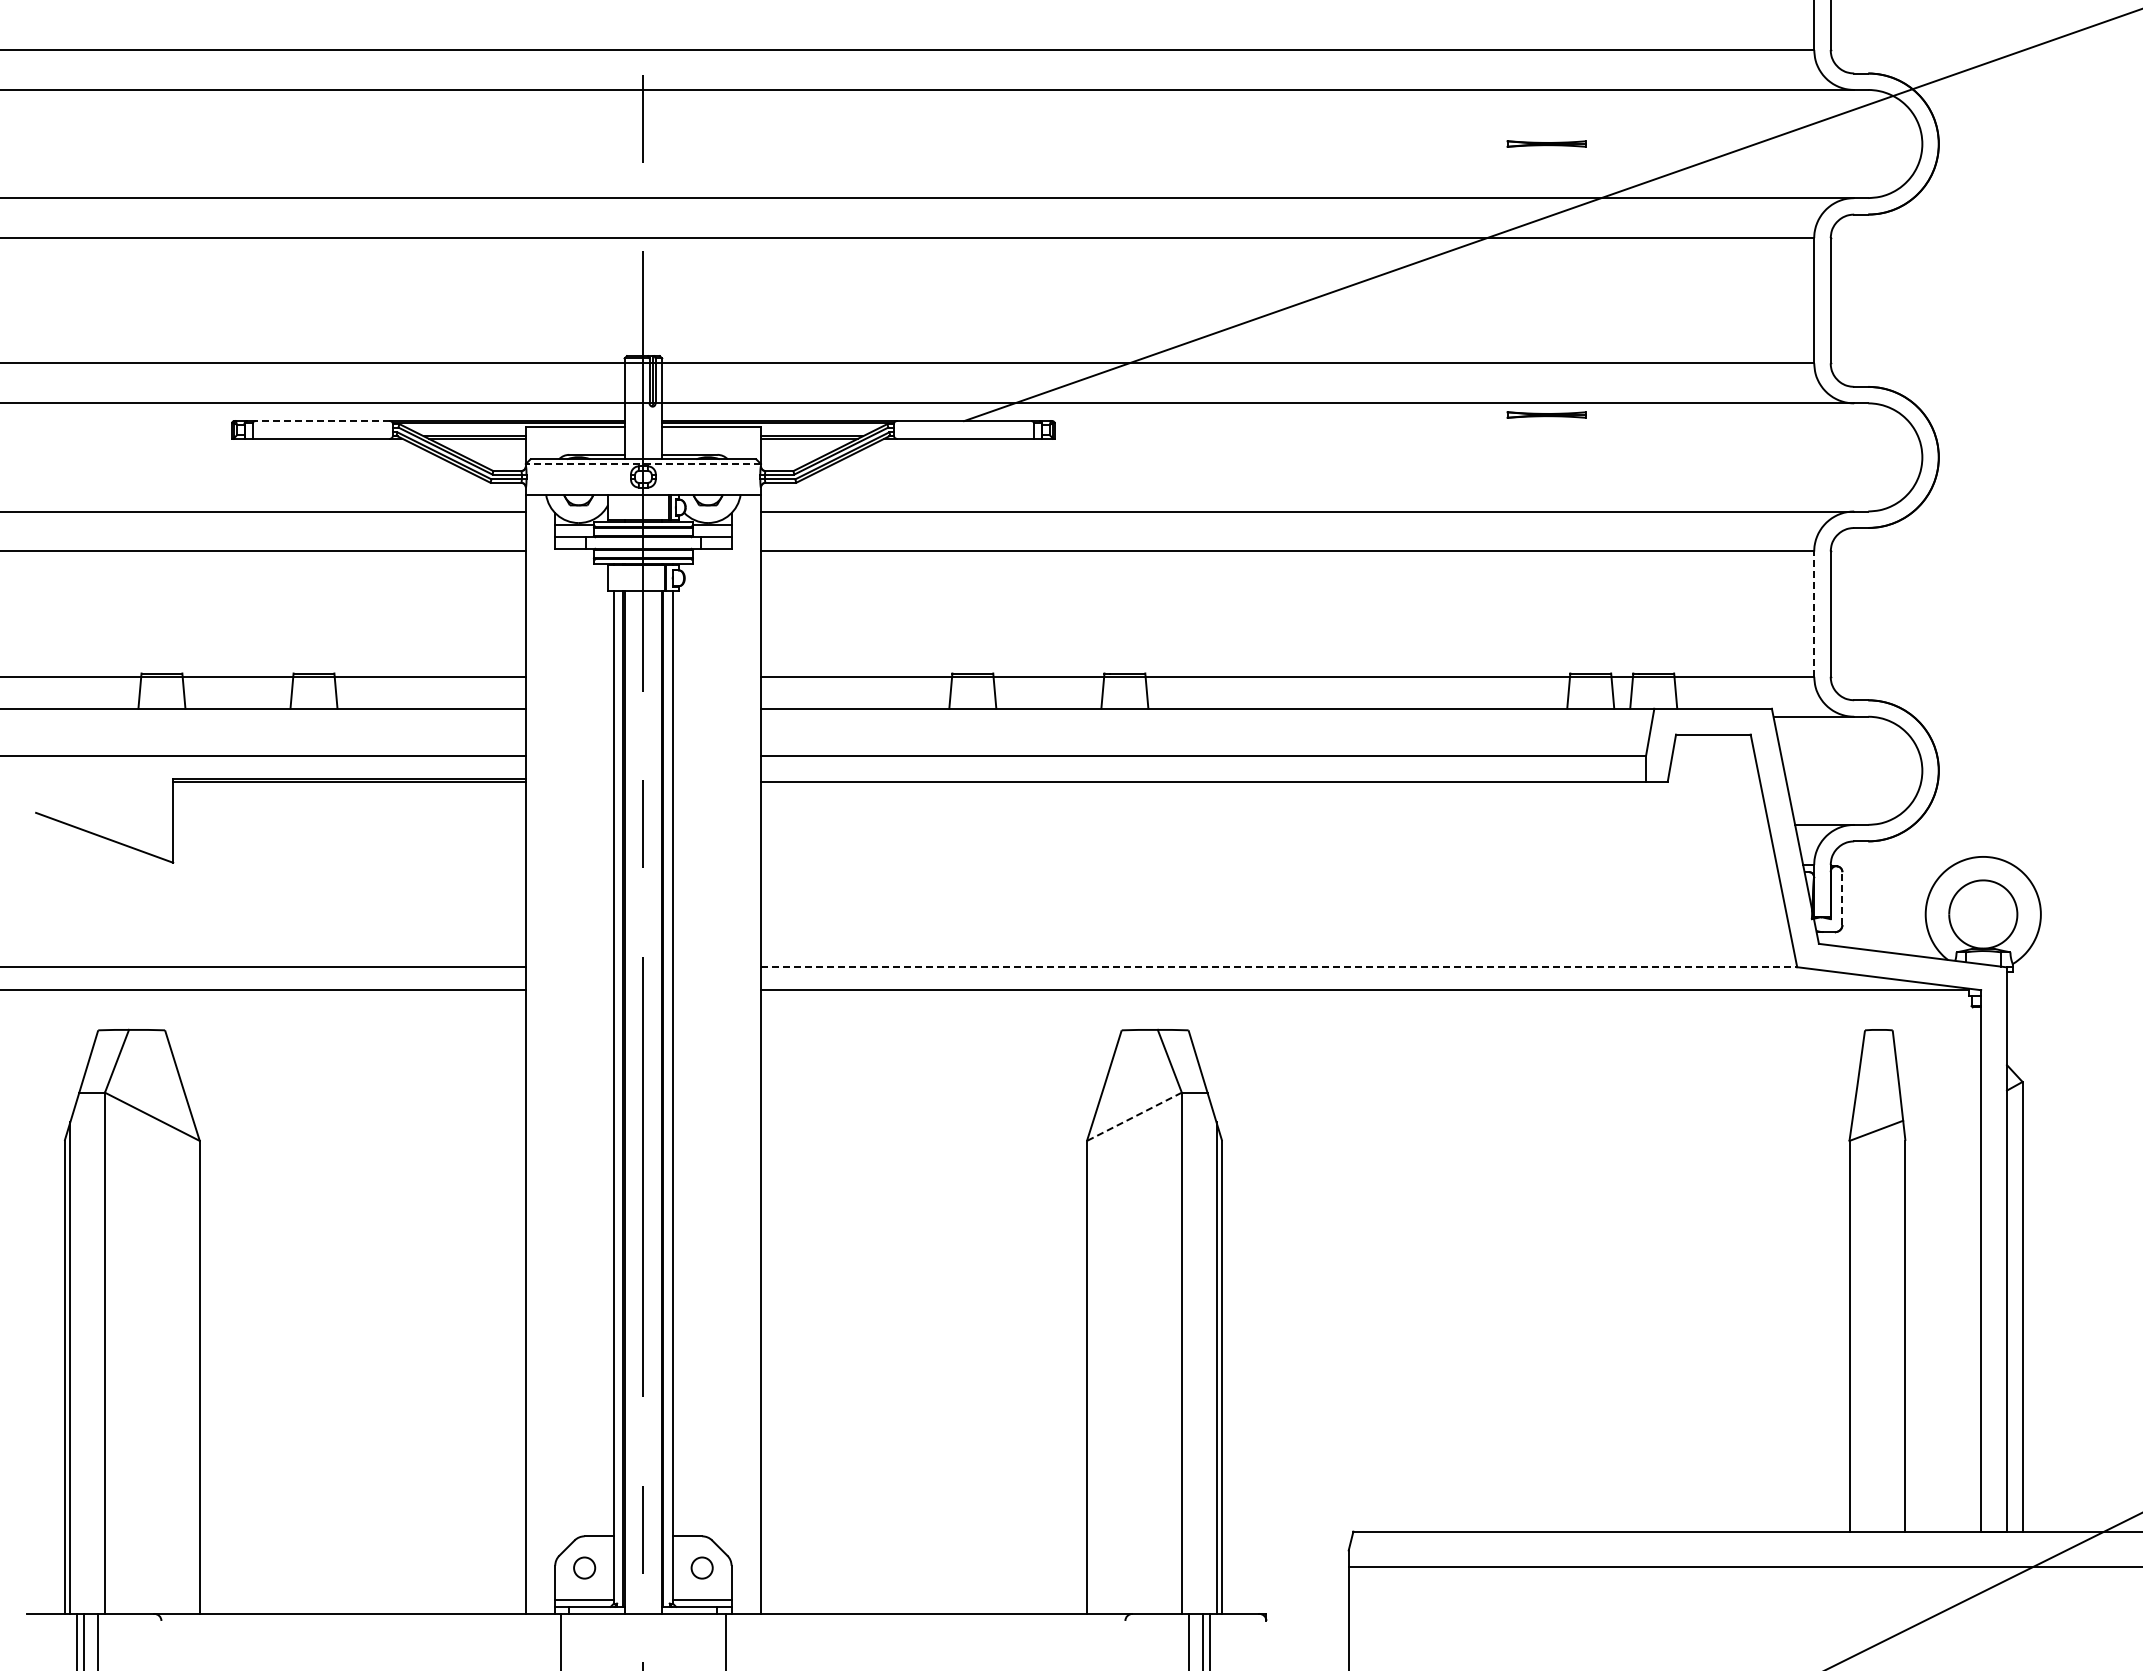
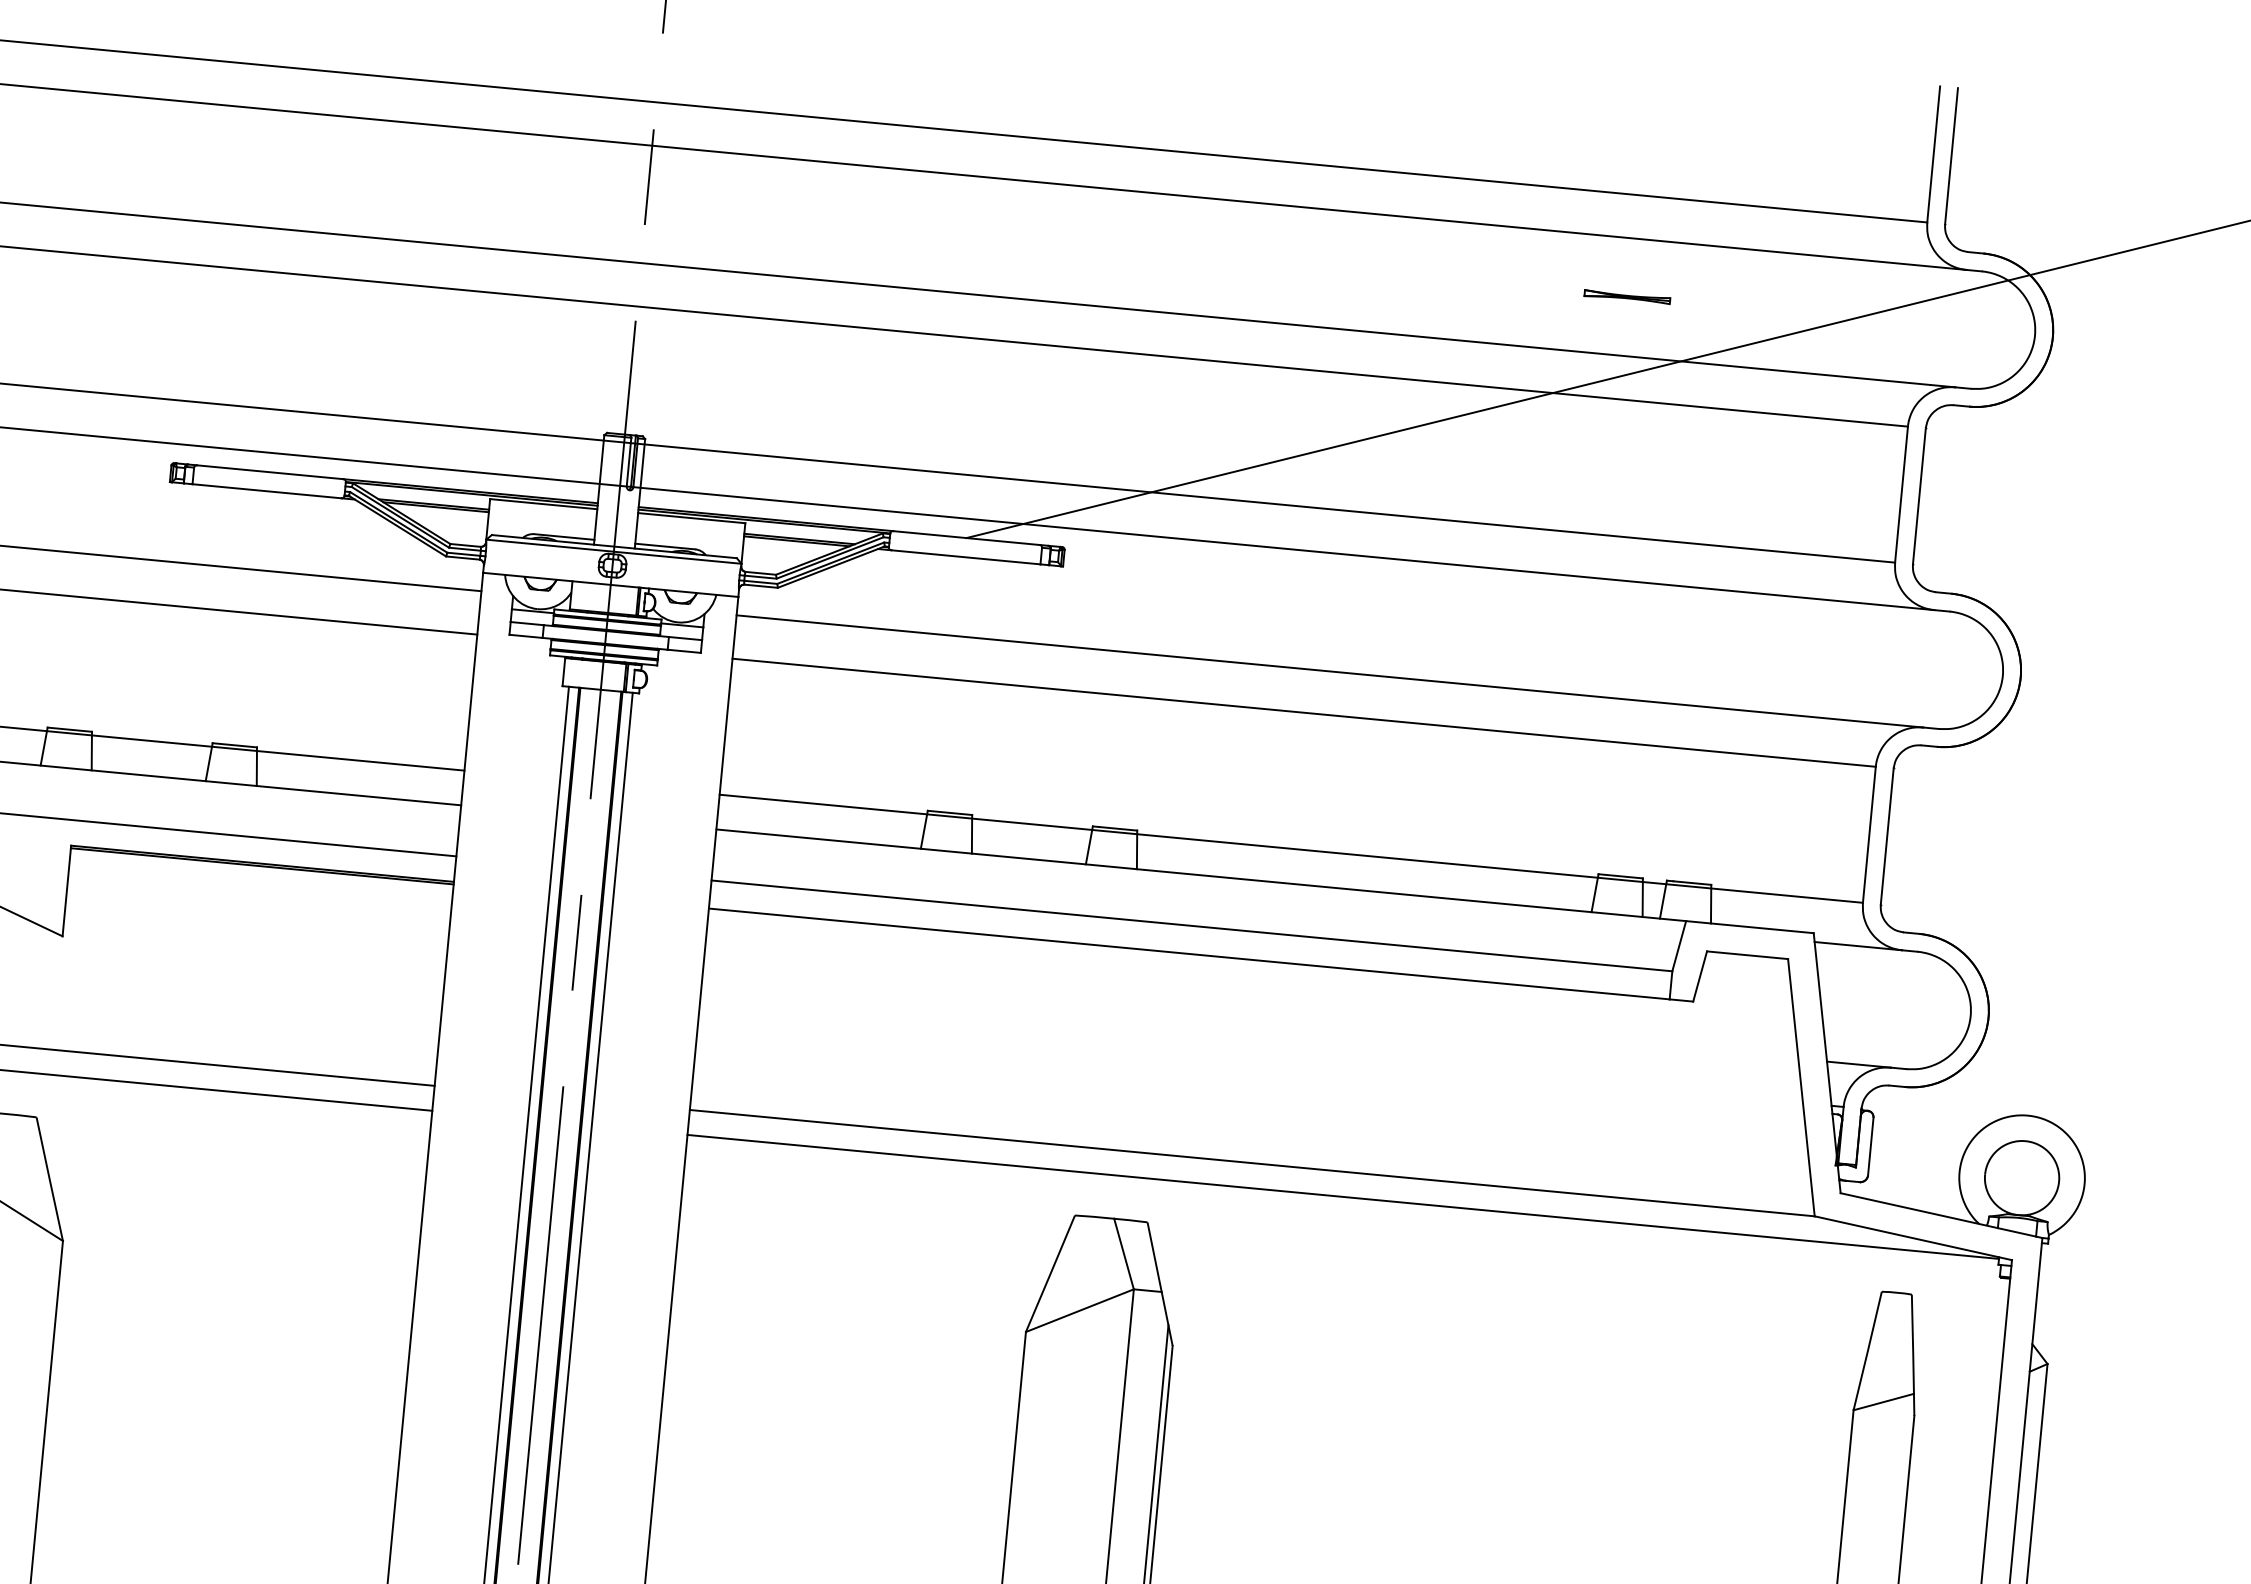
part: (1546, 414) -> (1599, 590), removed
line: (322, 421) -> (269, 472), dashed -> solid
line: (643, 464) -> (613, 552), dashed -> solid
line: (1814, 614) -> (1869, 835), dashed -> solid
line: (1842, 898) -> (1870, 1146), dashed -> solid
line: (1279, 967) -> (1252, 1163), dashed -> solid
line: (1133, 1117) -> (1078, 1311), dashed -> solid

